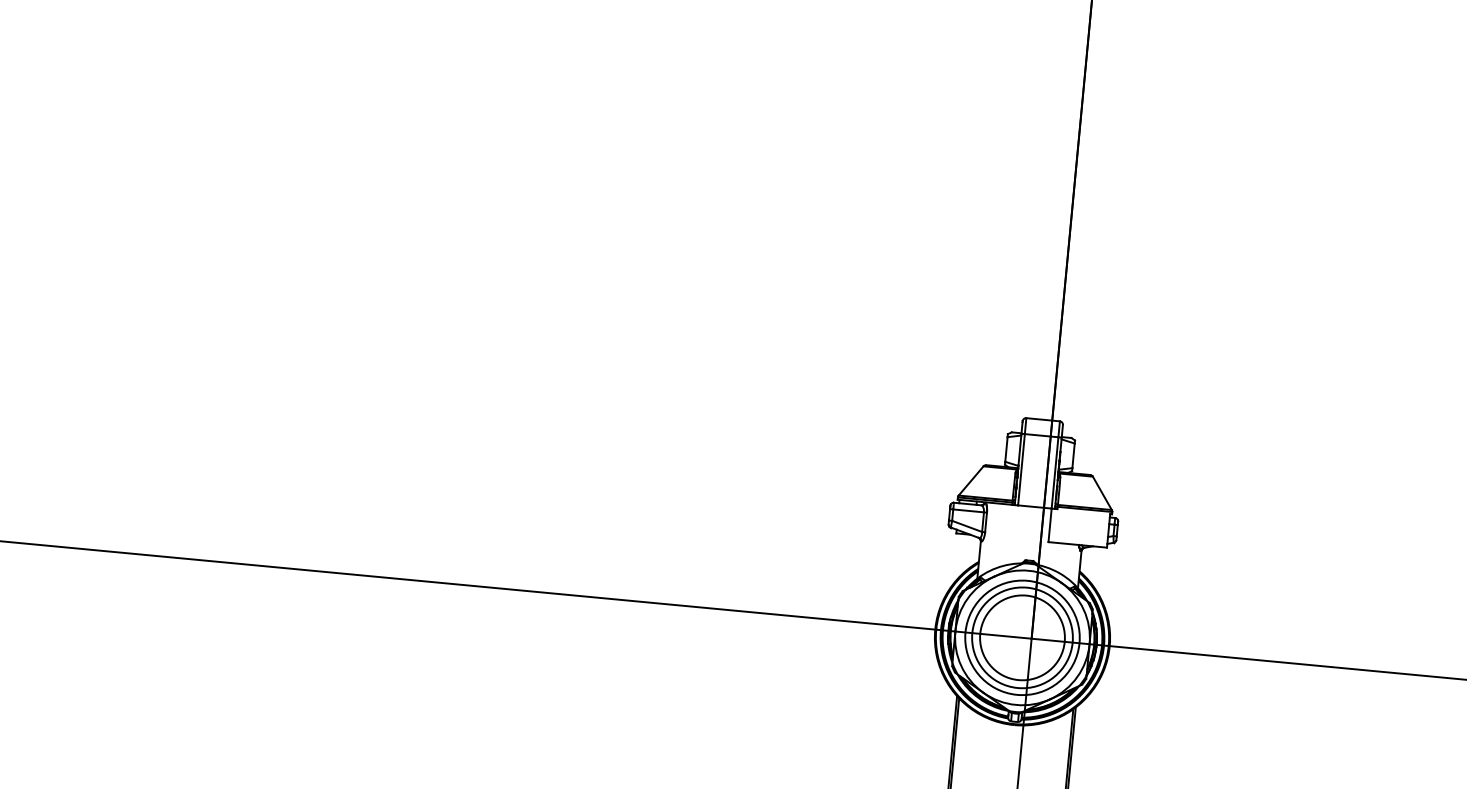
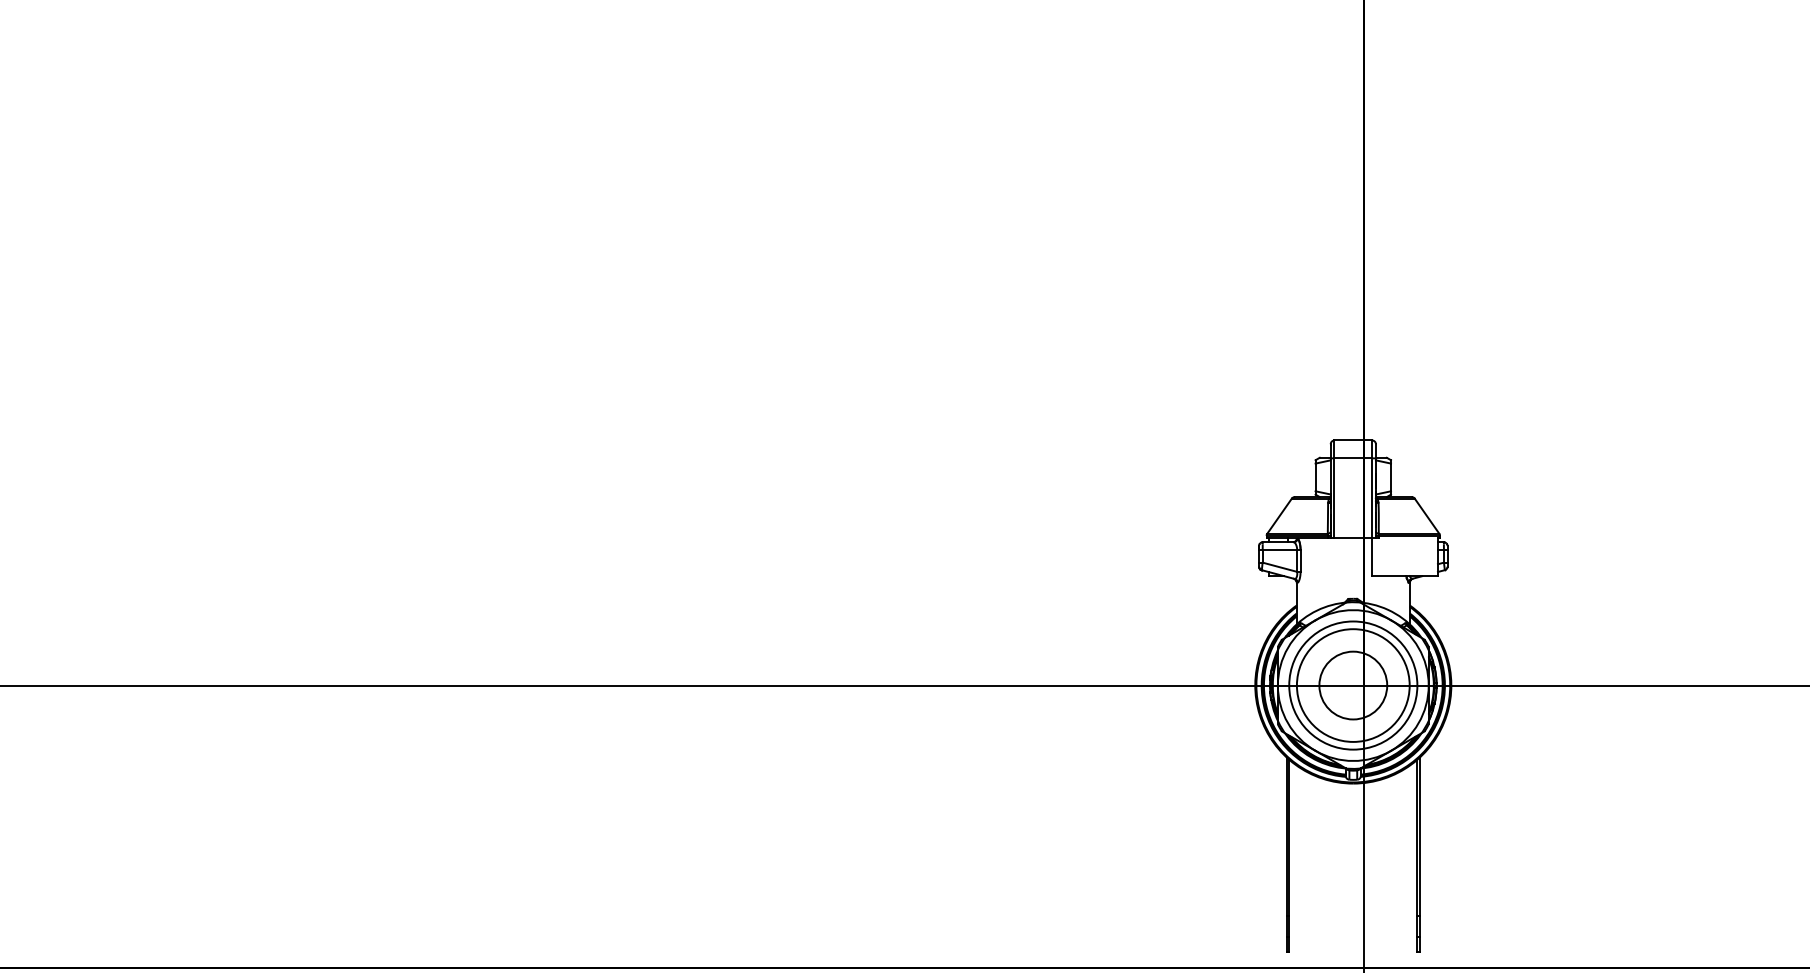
circle: (1022, 637) -> (1353, 685), size x0.71

